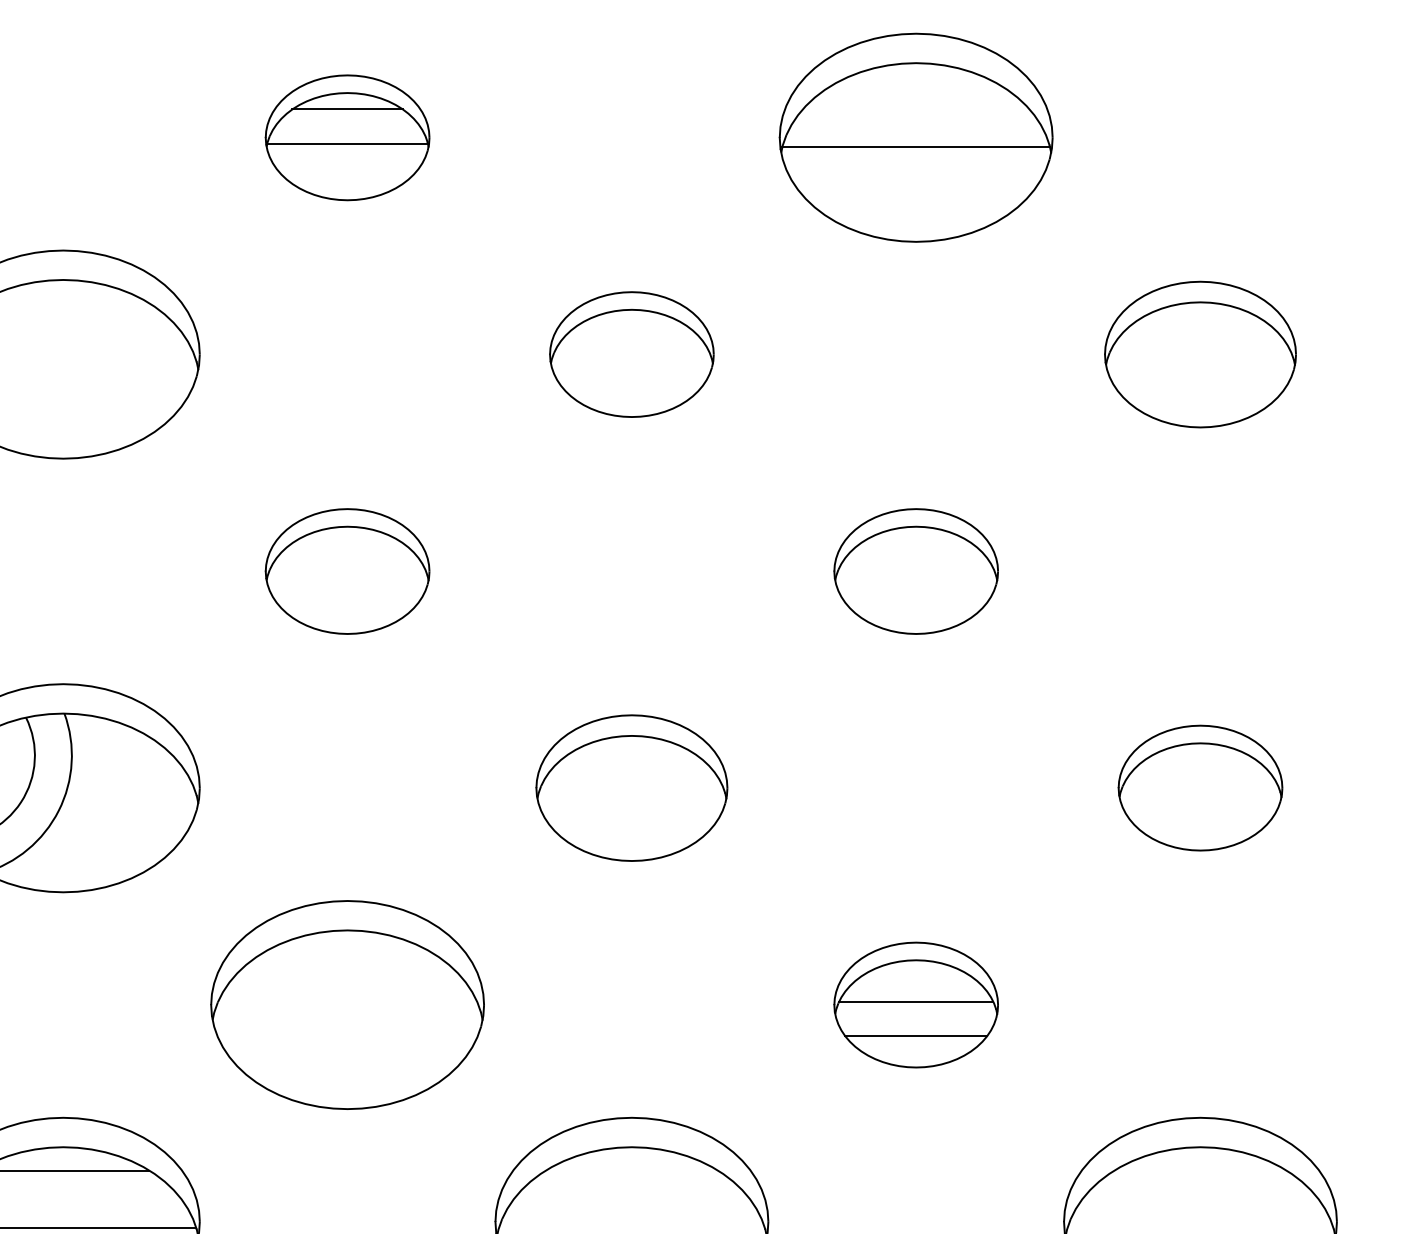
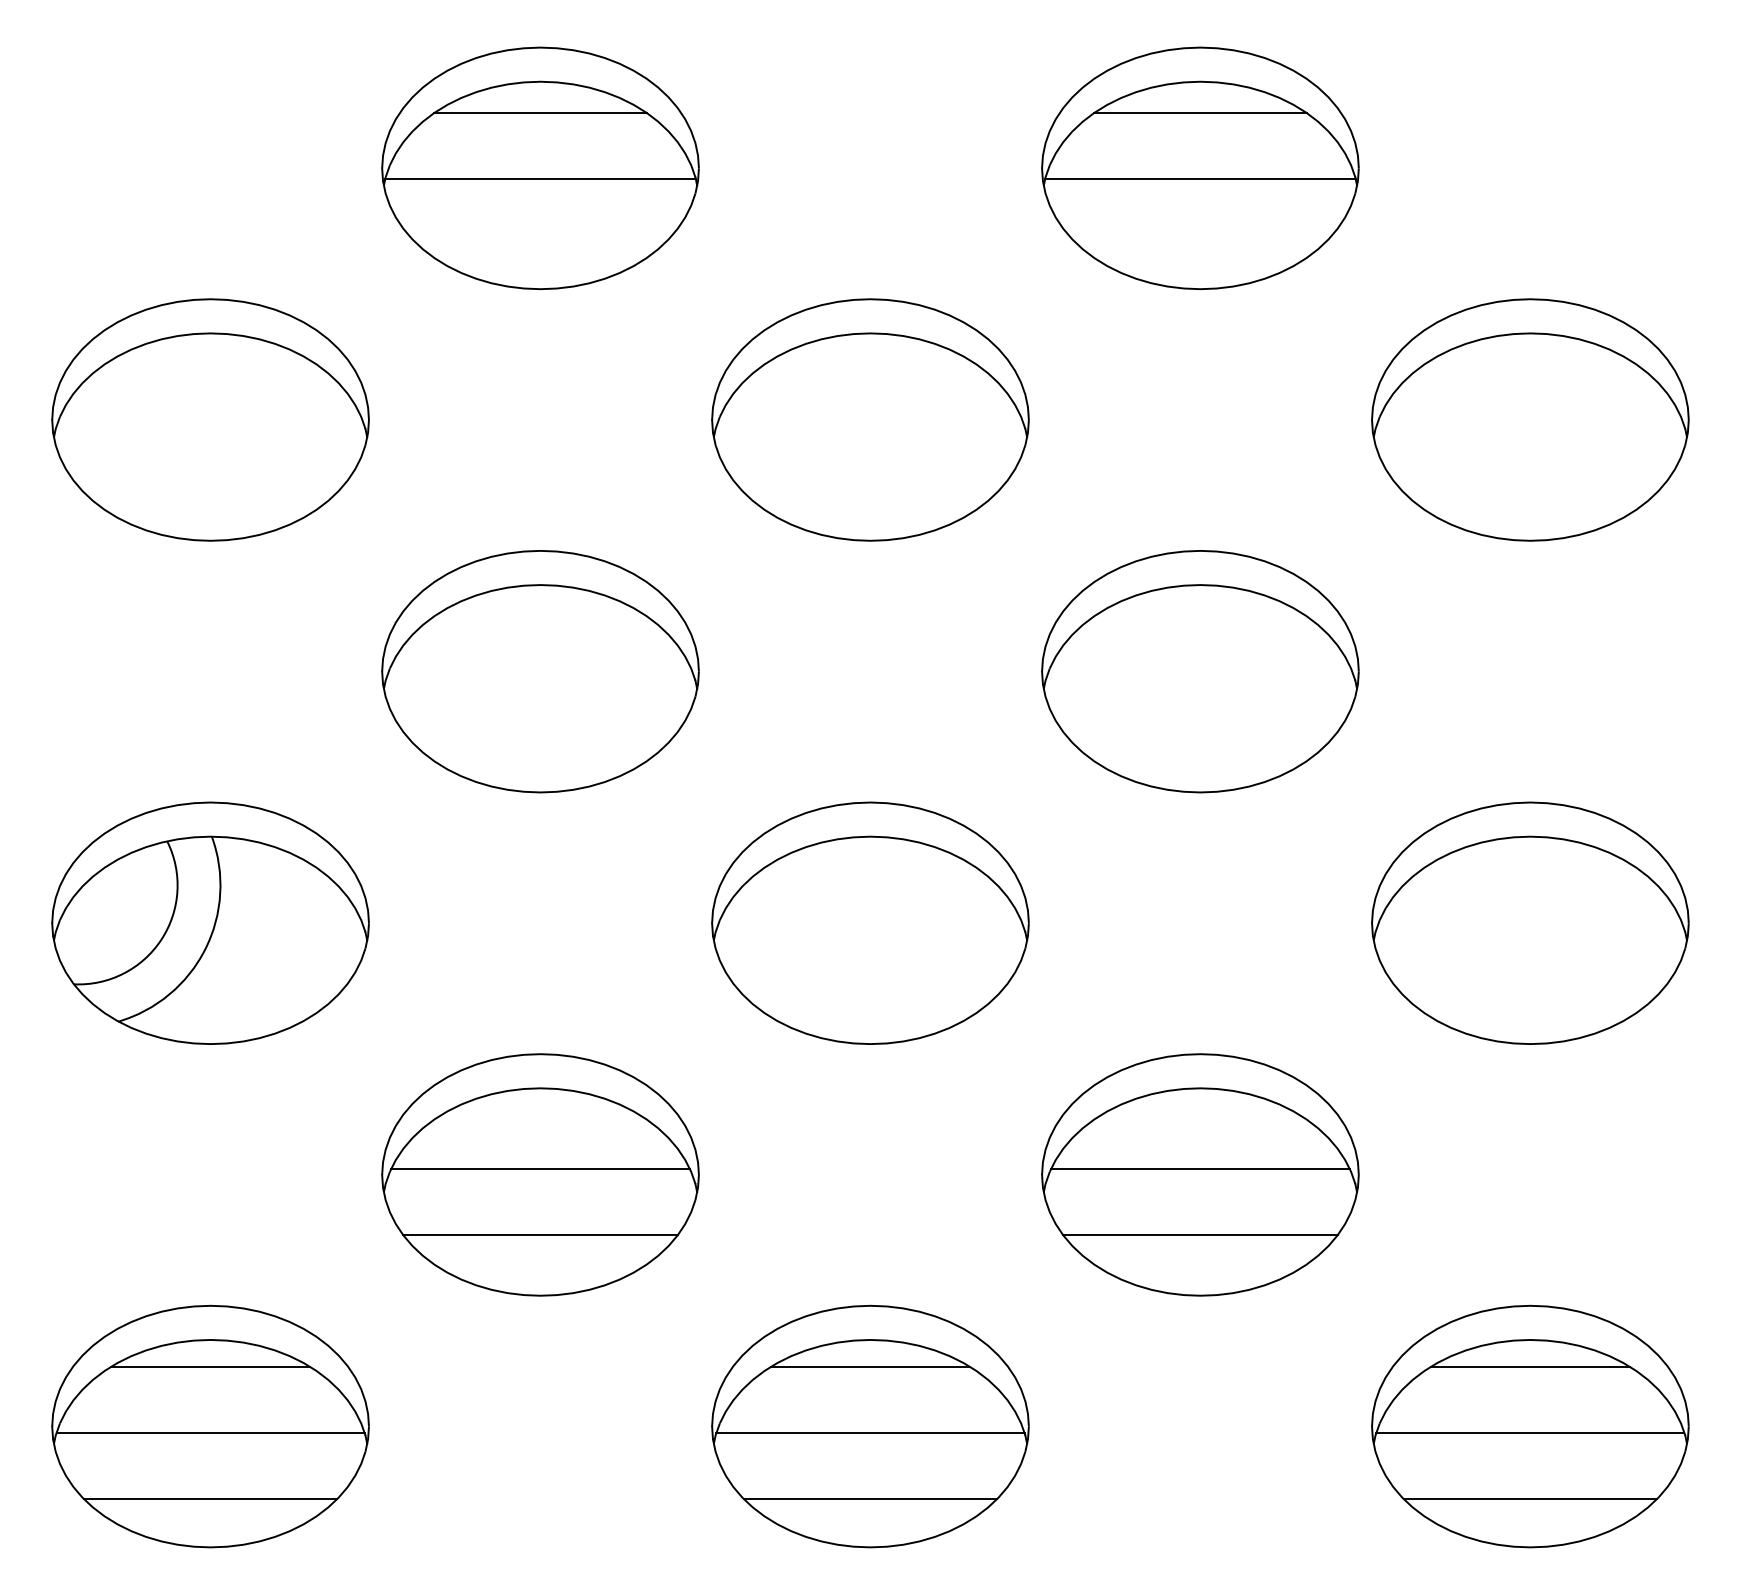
line: (916, 90) -> (1200, 113), added
part: (347, 137) -> (540, 168), size x1.67
part: (631, 354) -> (870, 419), size x1.67
part: (1200, 354) -> (1530, 419), size x1.43
part: (347, 571) -> (540, 671), size x1.67
part: (916, 571) -> (1200, 671), size x1.67
part: (631, 787) -> (870, 922), size x1.43
part: (1200, 787) -> (1530, 922), size x1.67
line: (347, 1000) -> (540, 1169), added
part: (916, 1004) -> (1200, 1174), size x1.67
line: (347, 1057) -> (540, 1235), added
line: (631, 1170) -> (870, 1367), added
line: (1200, 1170) -> (1530, 1367), added
line: (631, 1227) -> (870, 1433), added
line: (1200, 1227) -> (1530, 1433), added

